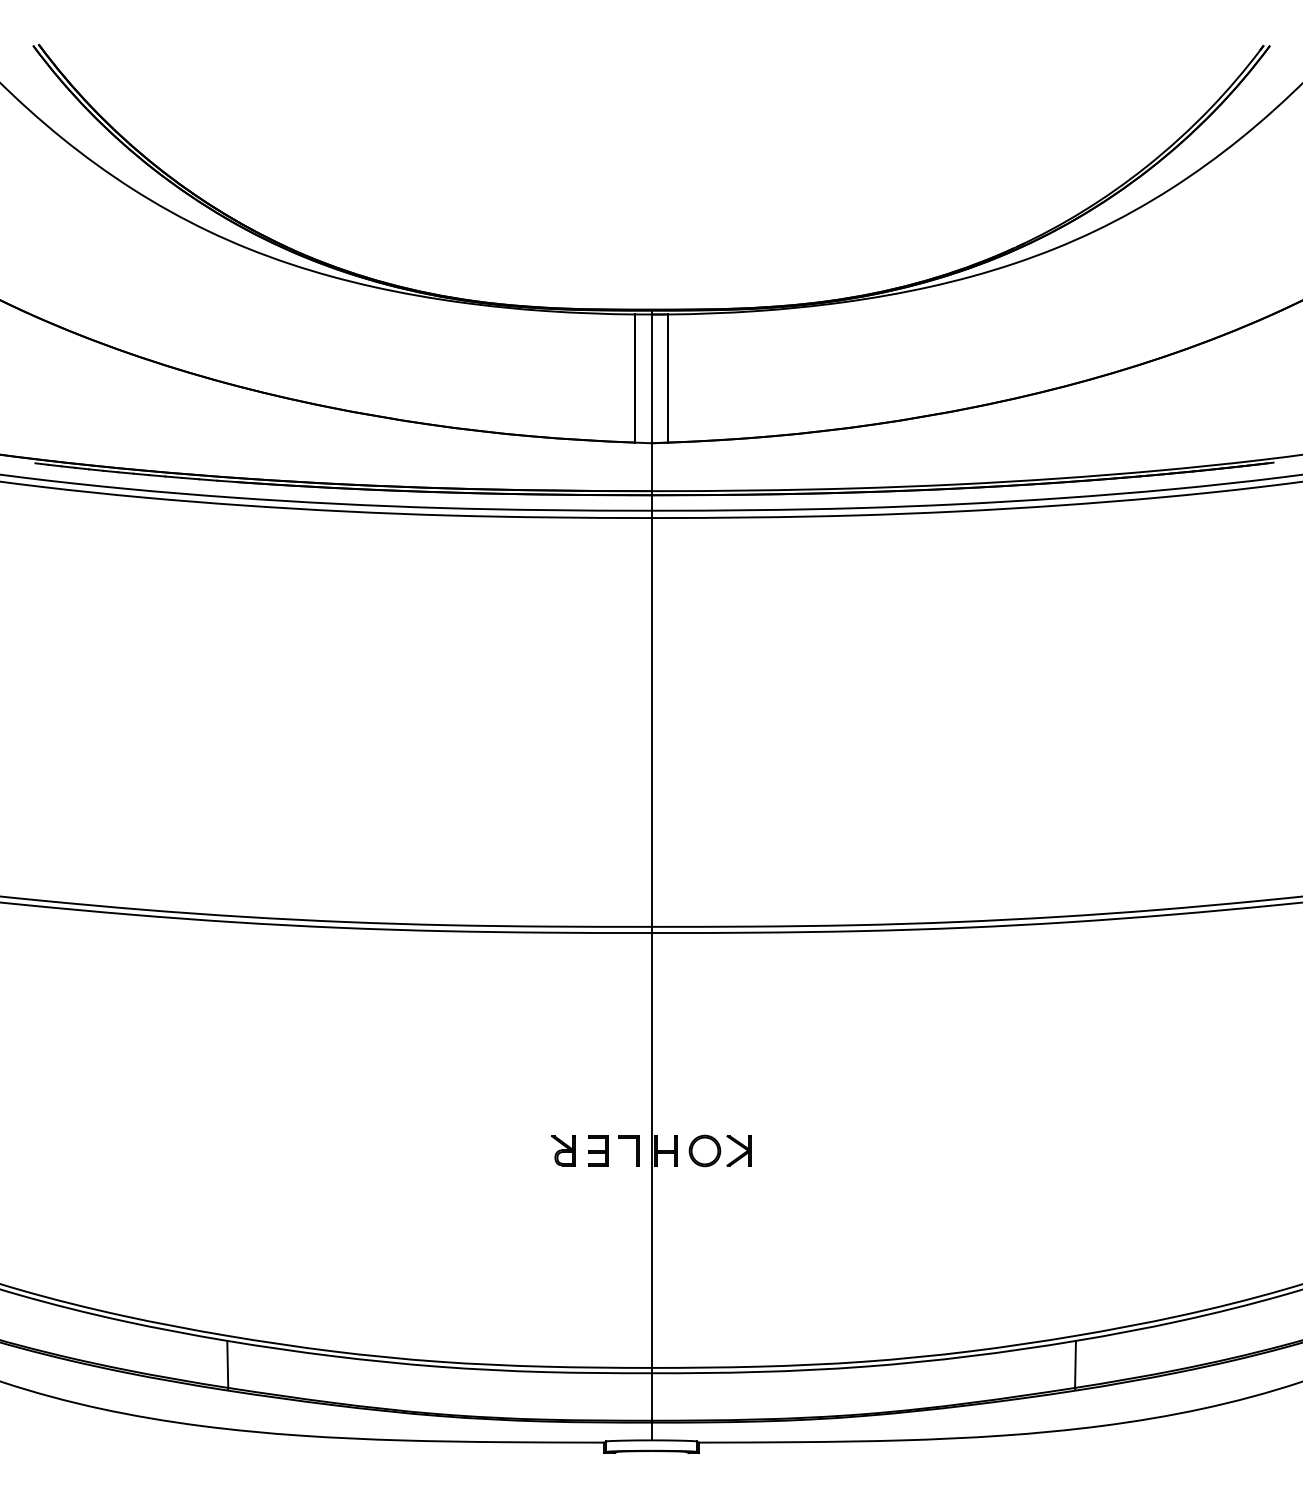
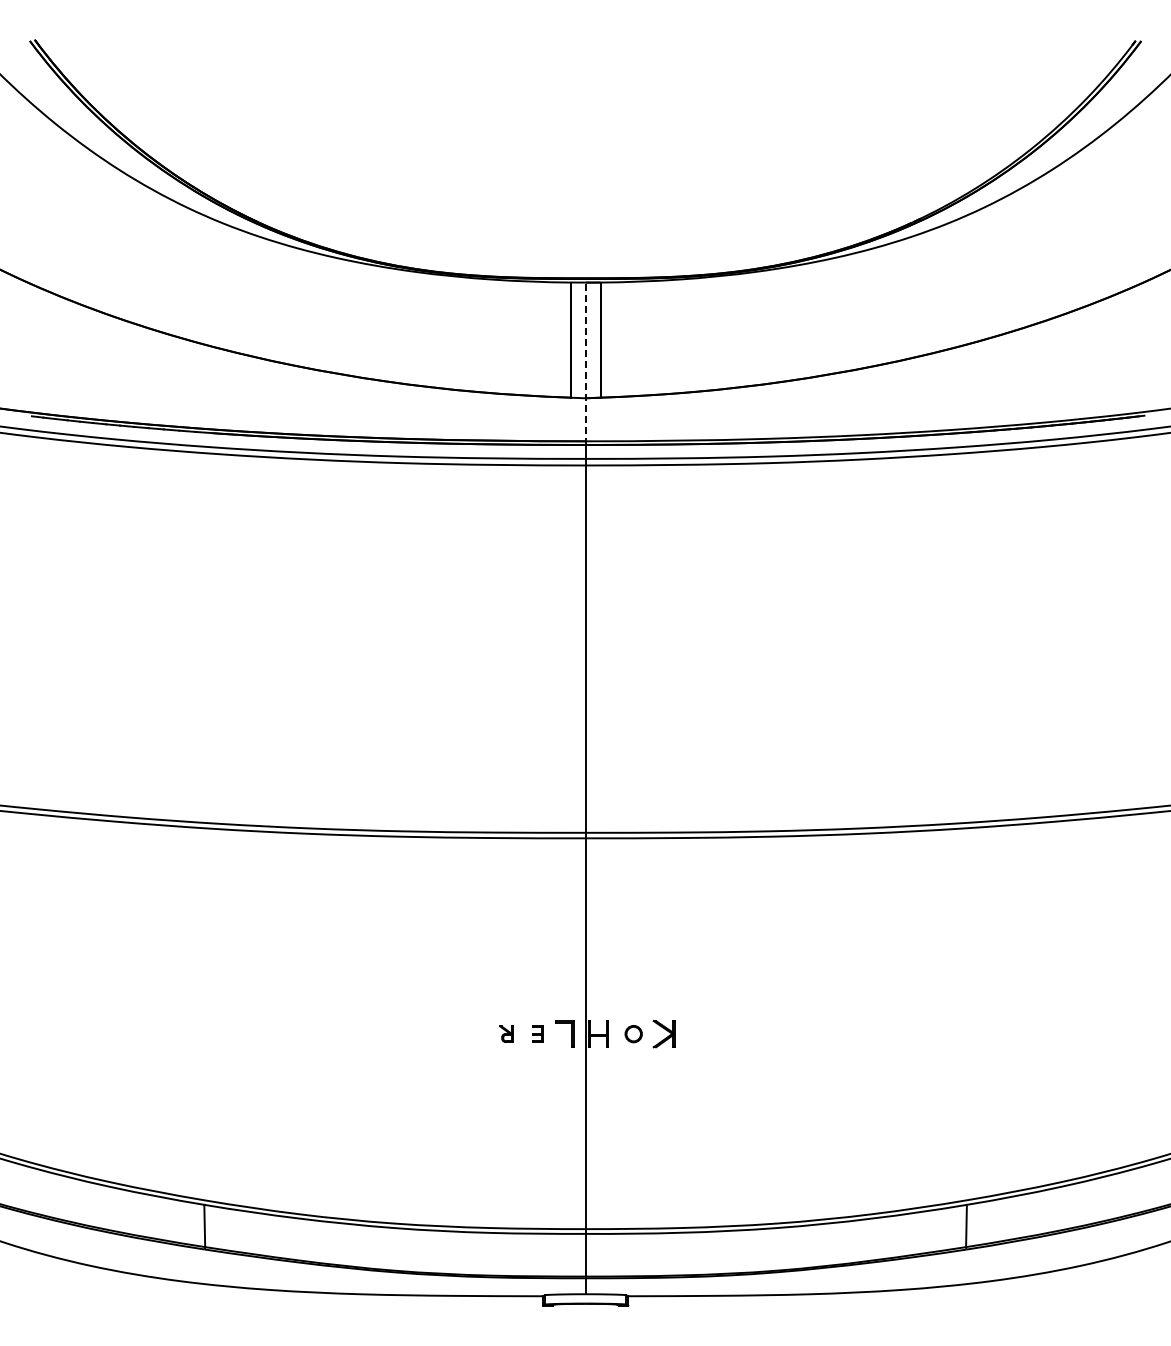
line: (651, 402) -> (585, 361), solid -> dashed
part: (598, 1150) -> (537, 1033), size x0.6
part: (704, 1150) -> (633, 1033), size x0.6
part: (563, 1151) -> (506, 1034), size x0.6

